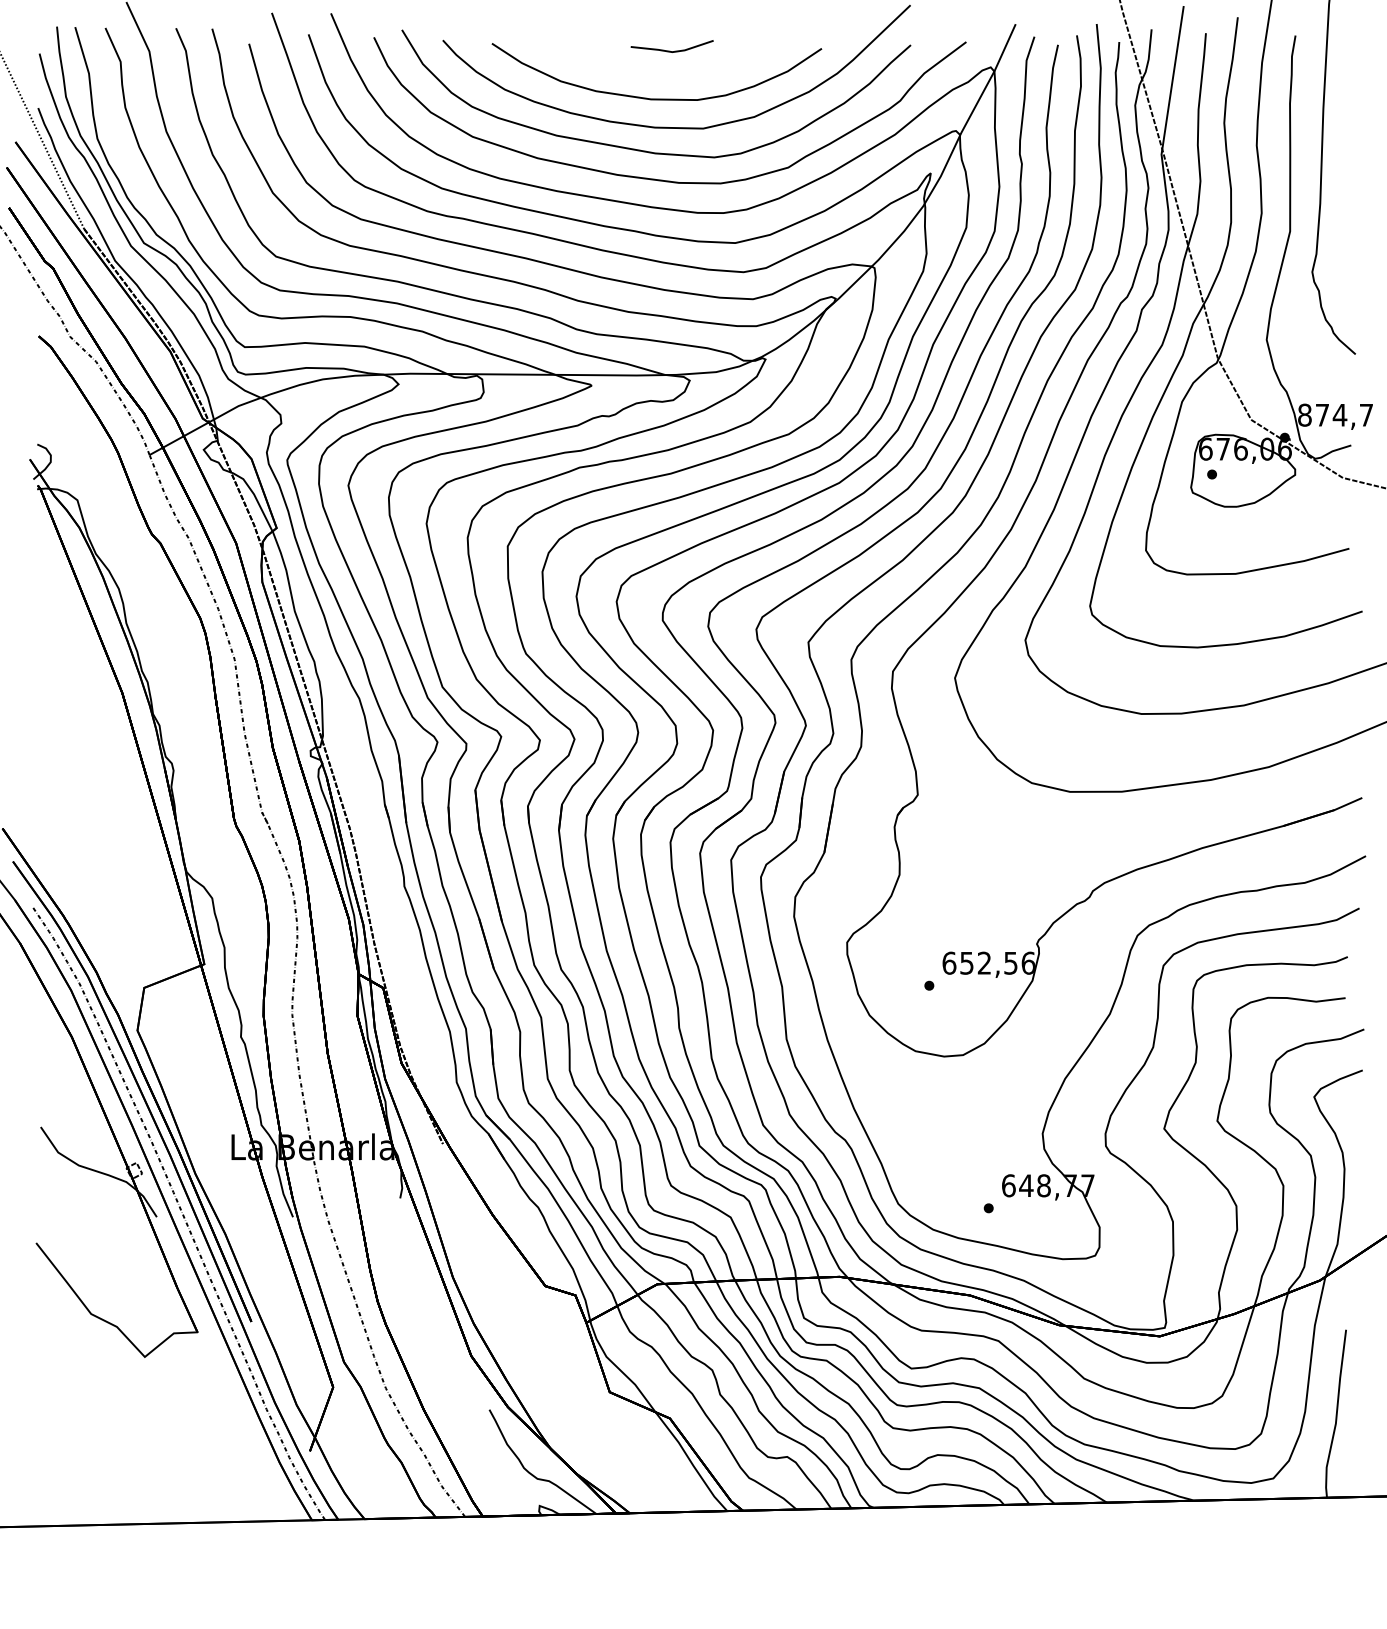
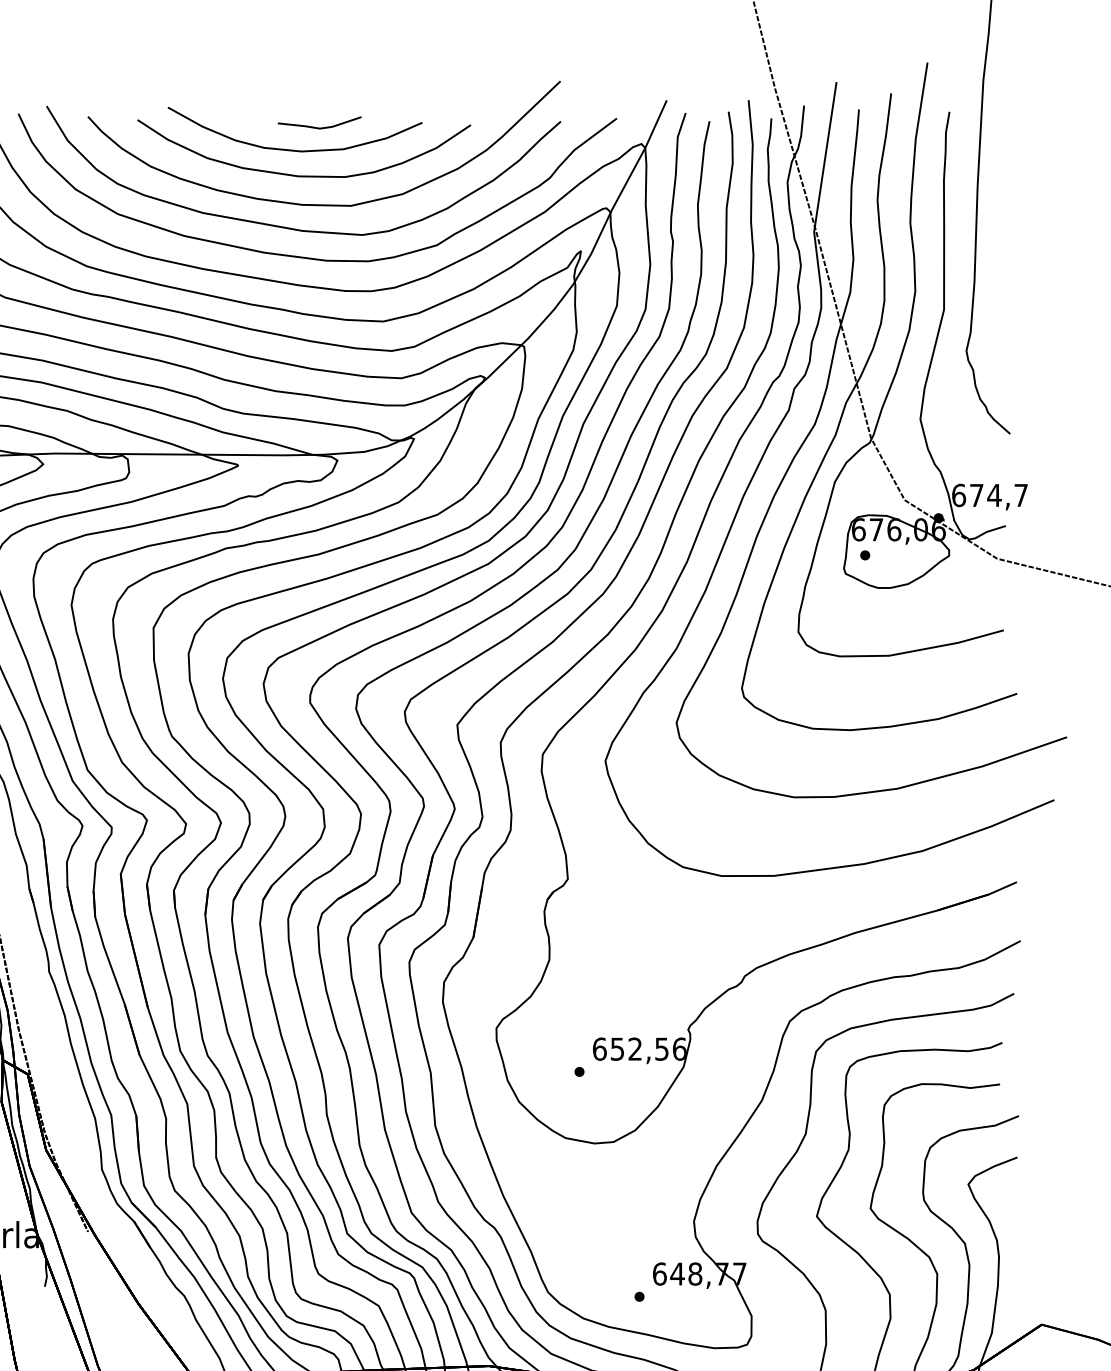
curve: (644, 72) -> (291, 149), added
text: (1304, 414) -> (958, 494), 874,7 -> 674,7

